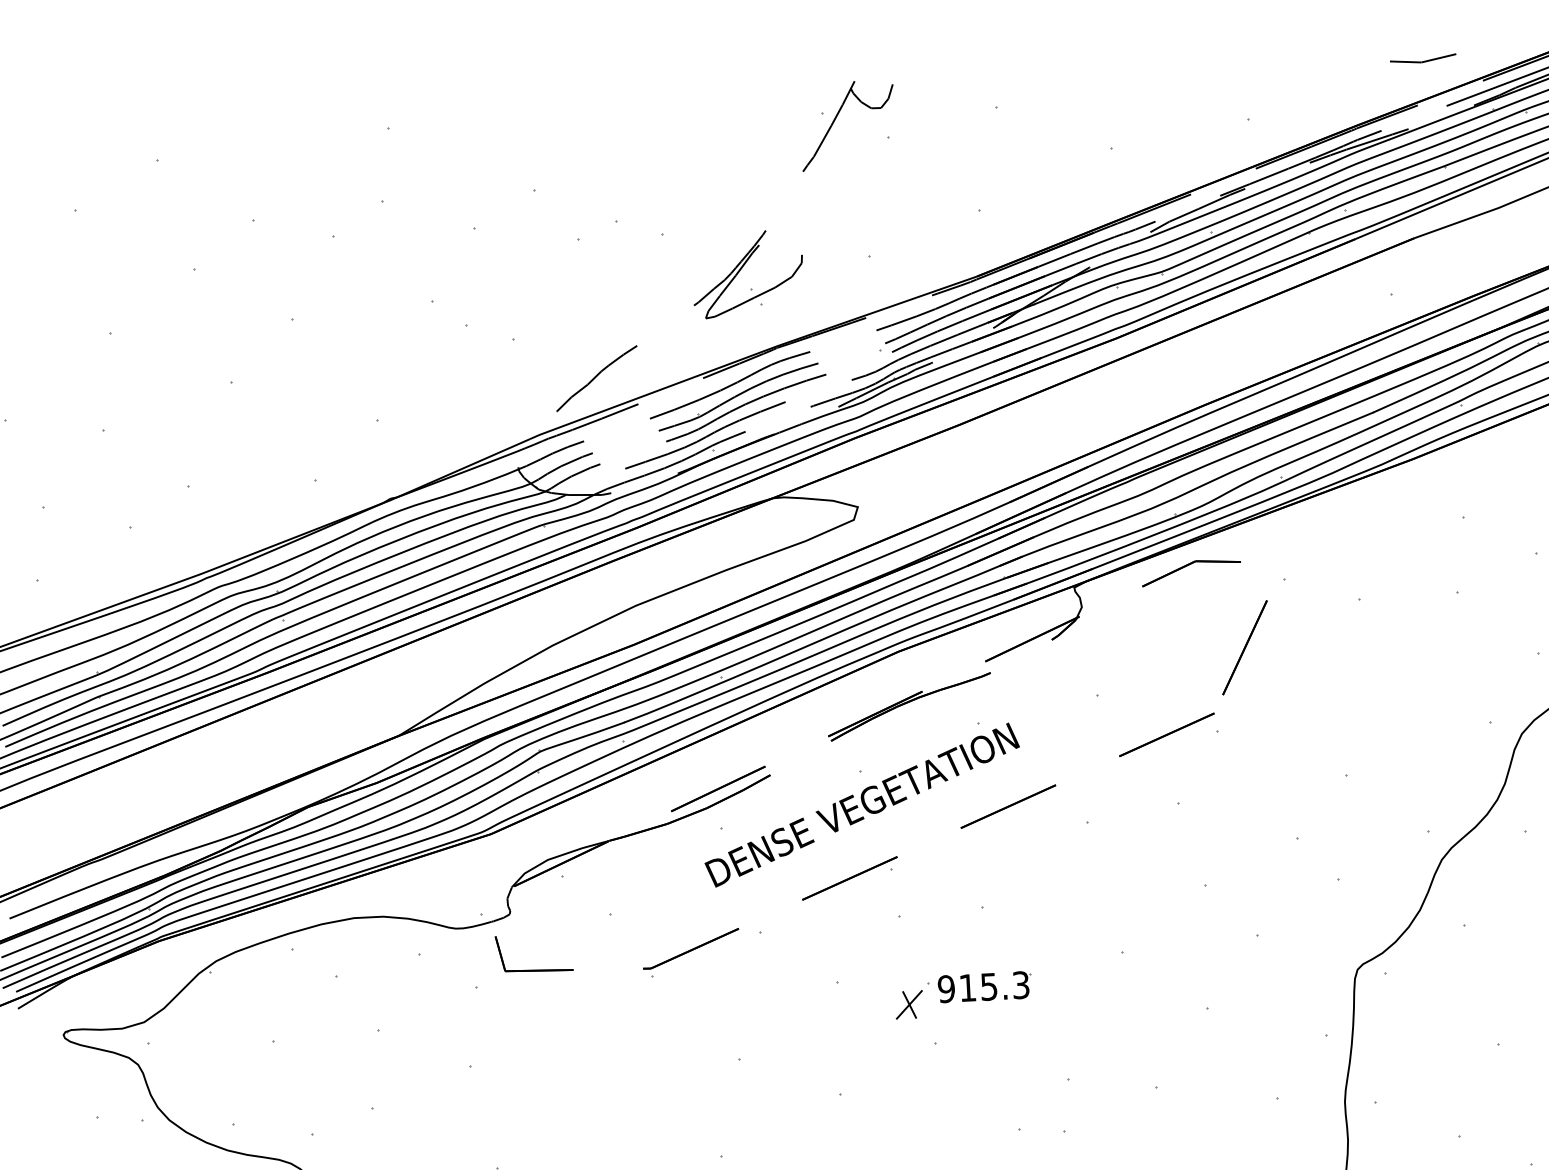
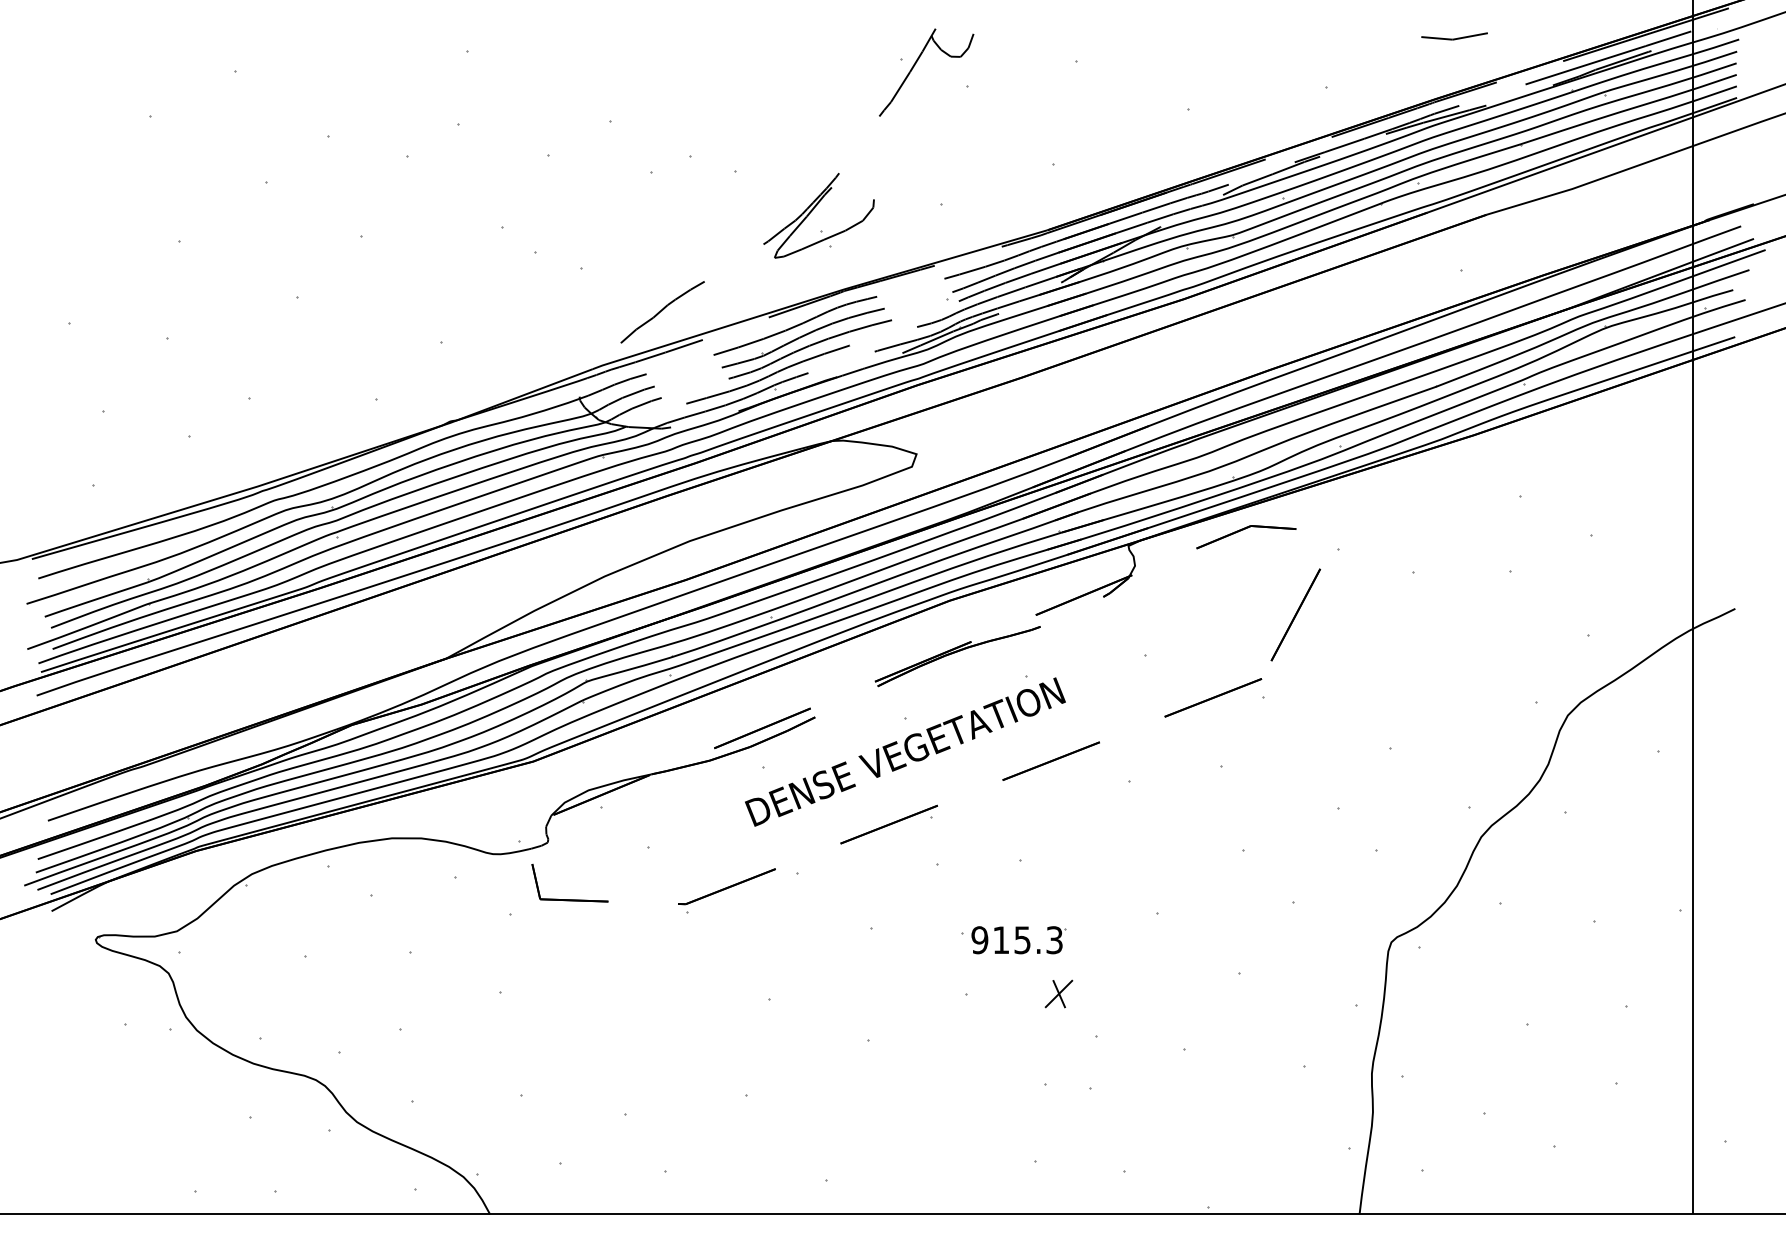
line: (1423, 61) -> (1454, 38), moved
part: (908, 1004) -> (1058, 993), moved

